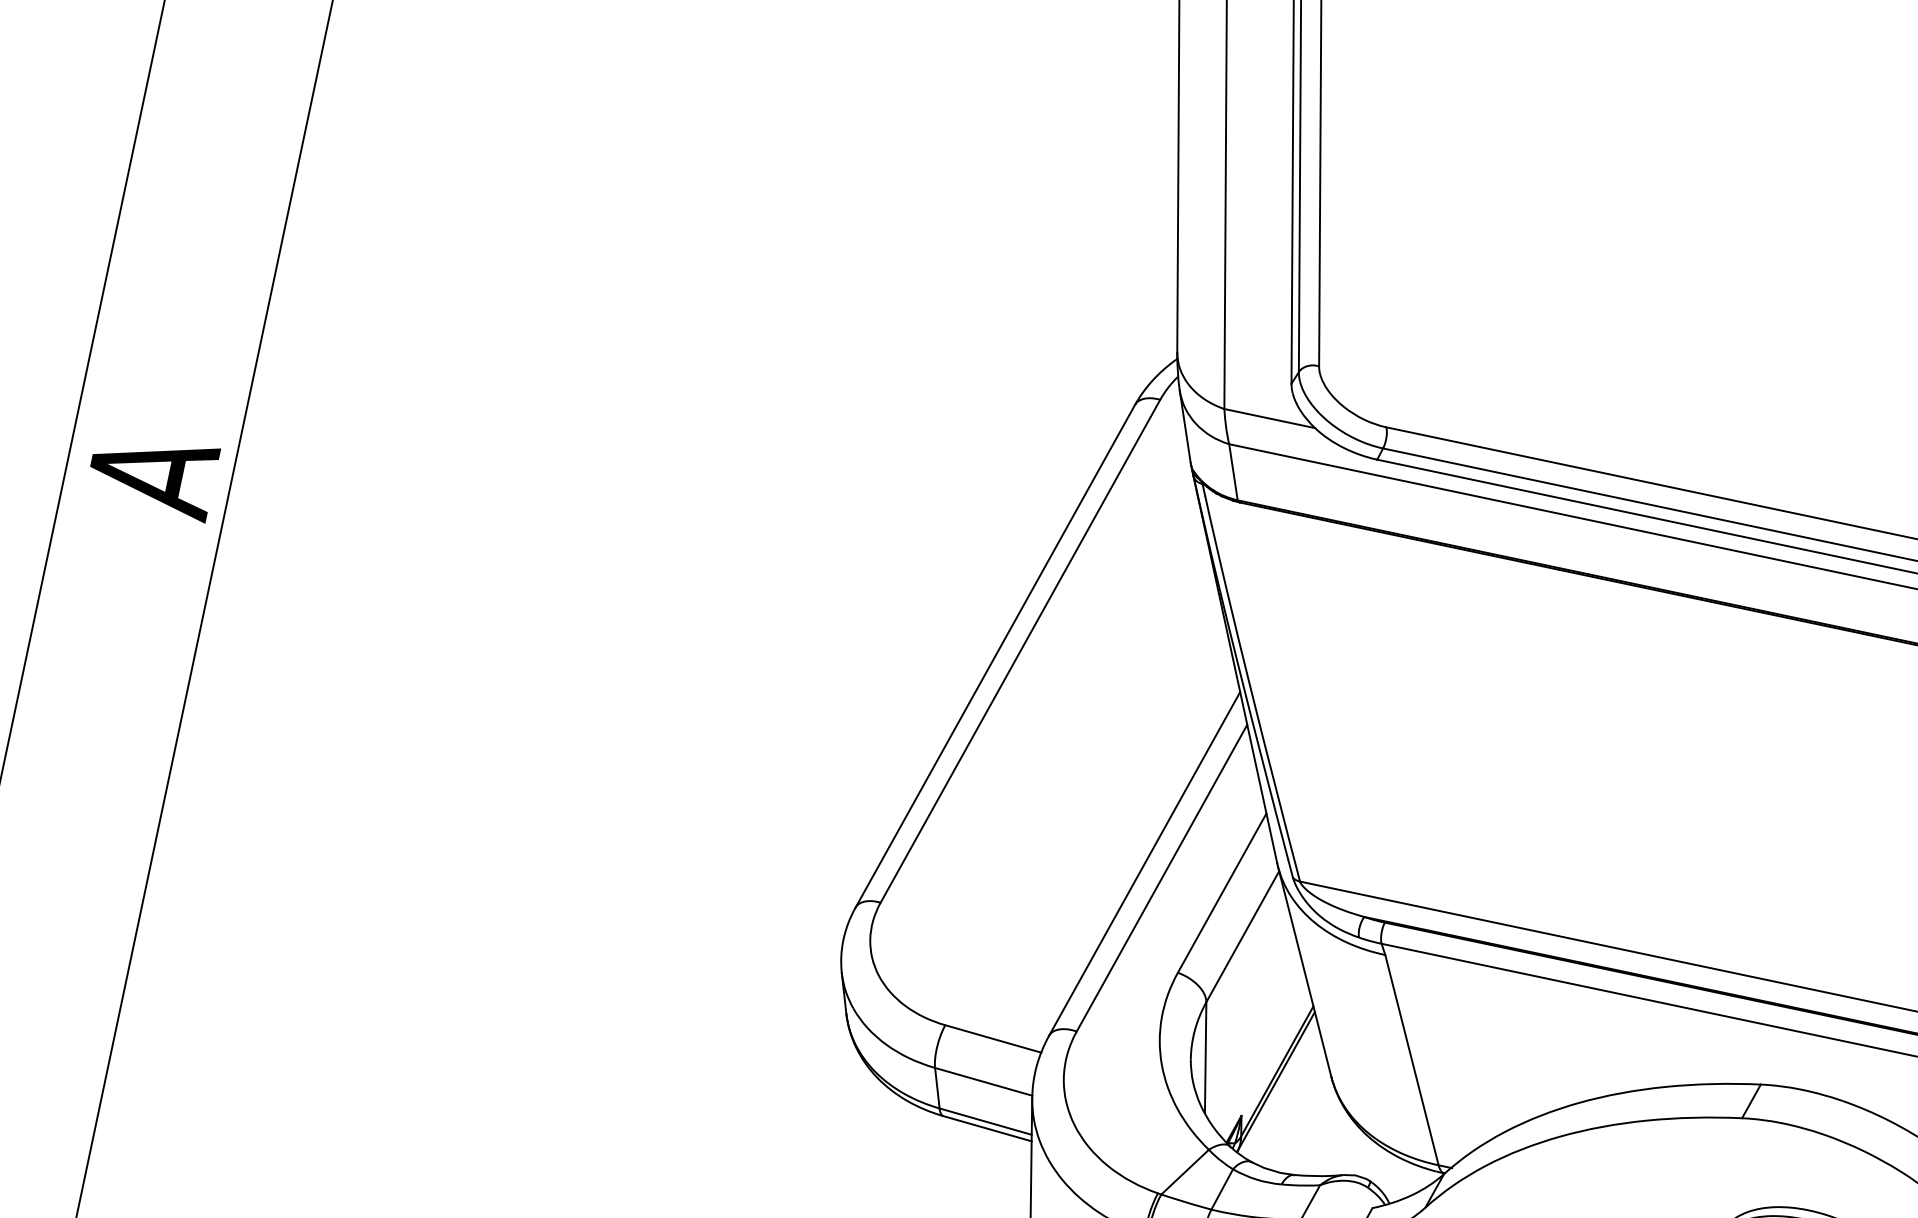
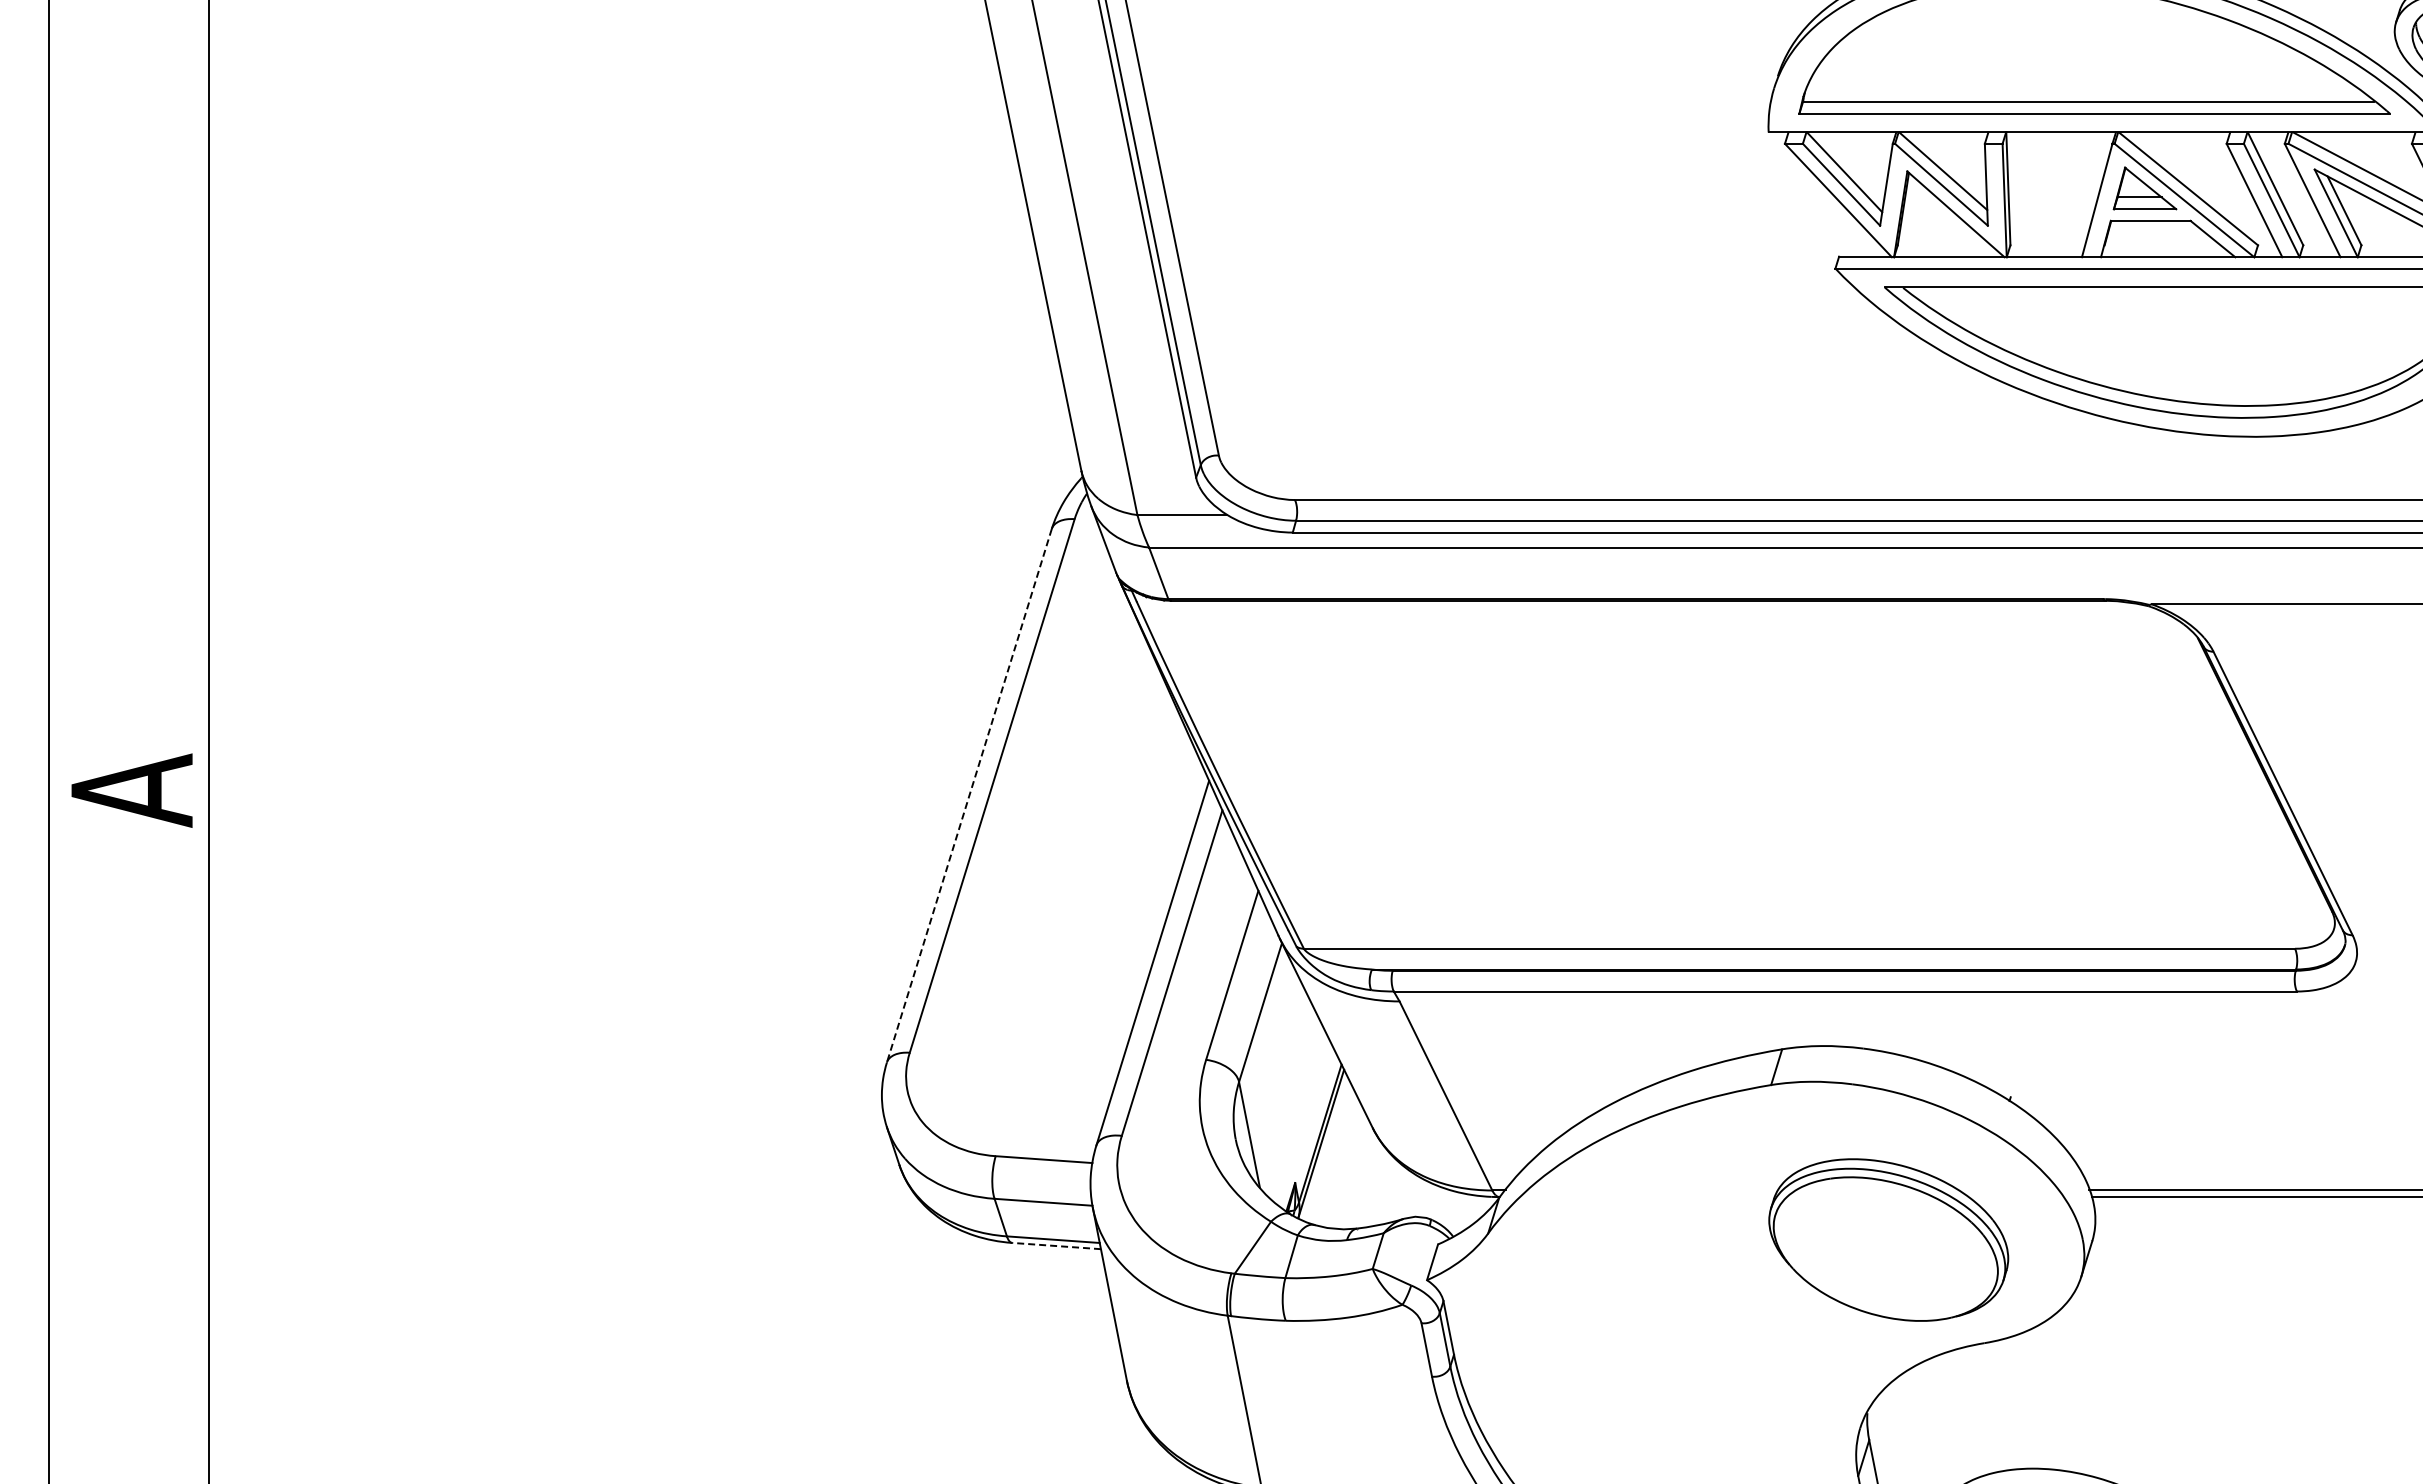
line: (995, 657) -> (969, 796), solid -> dashed
line: (987, 1129) -> (1056, 1246), solid -> dashed

